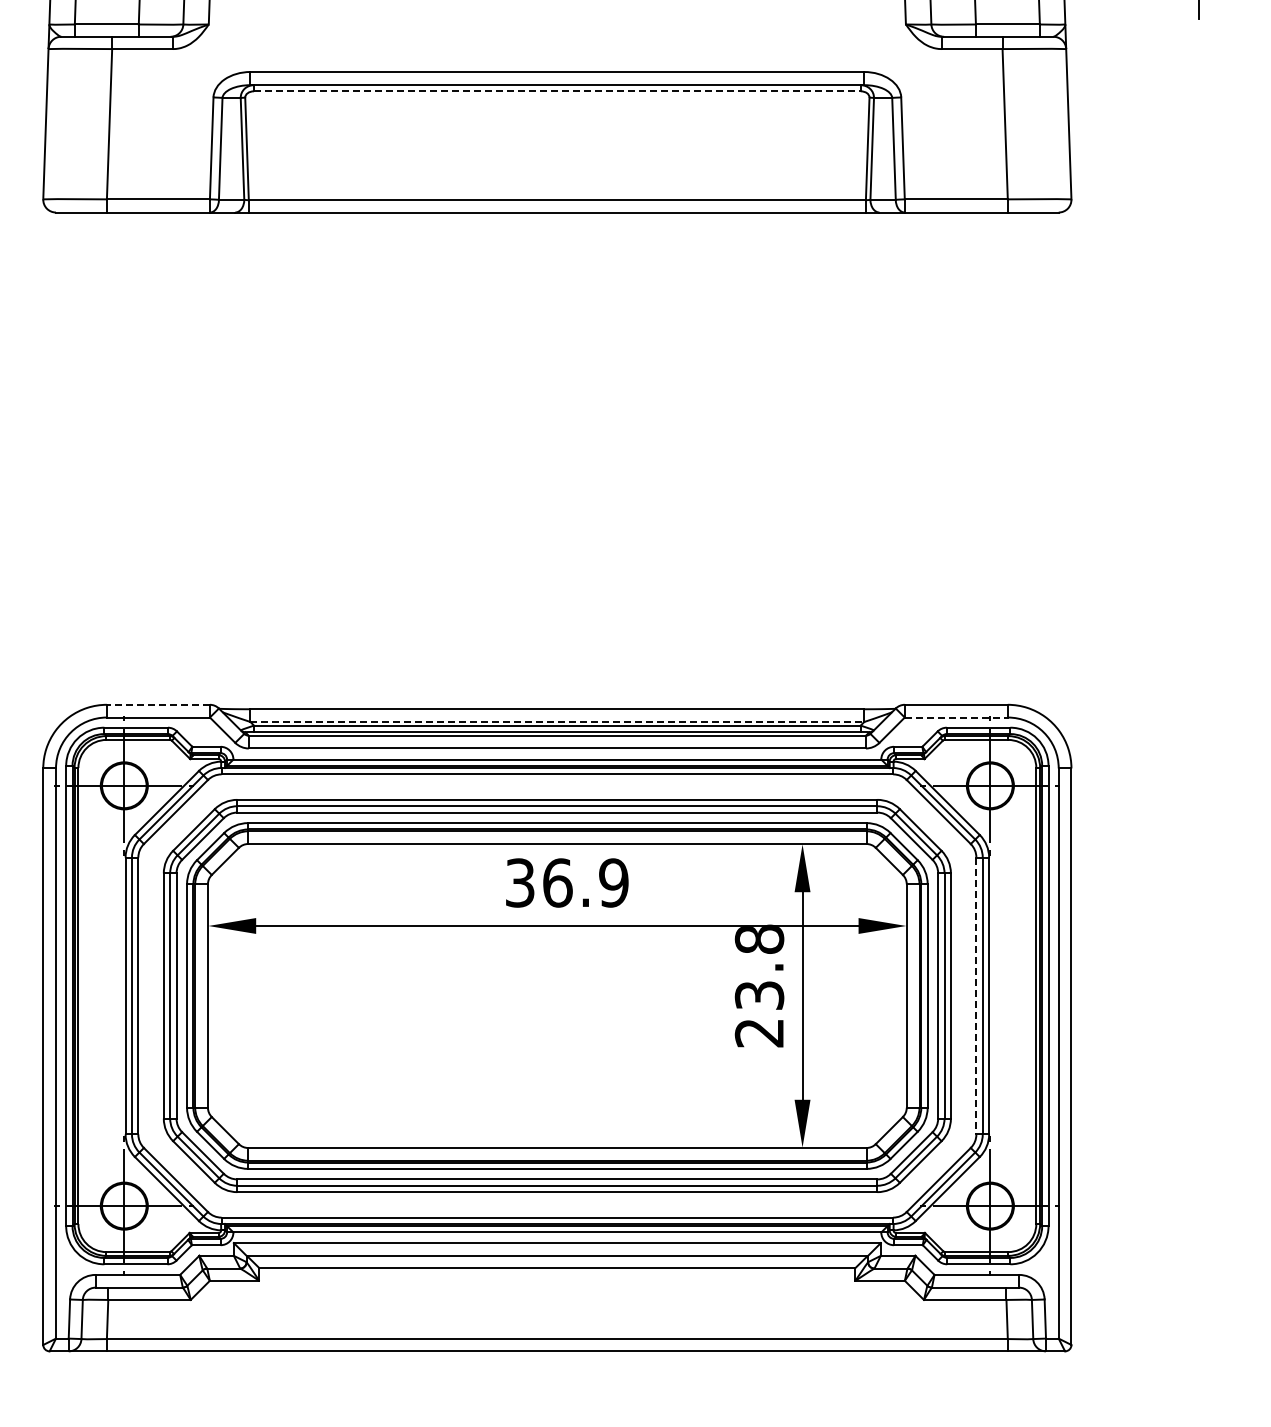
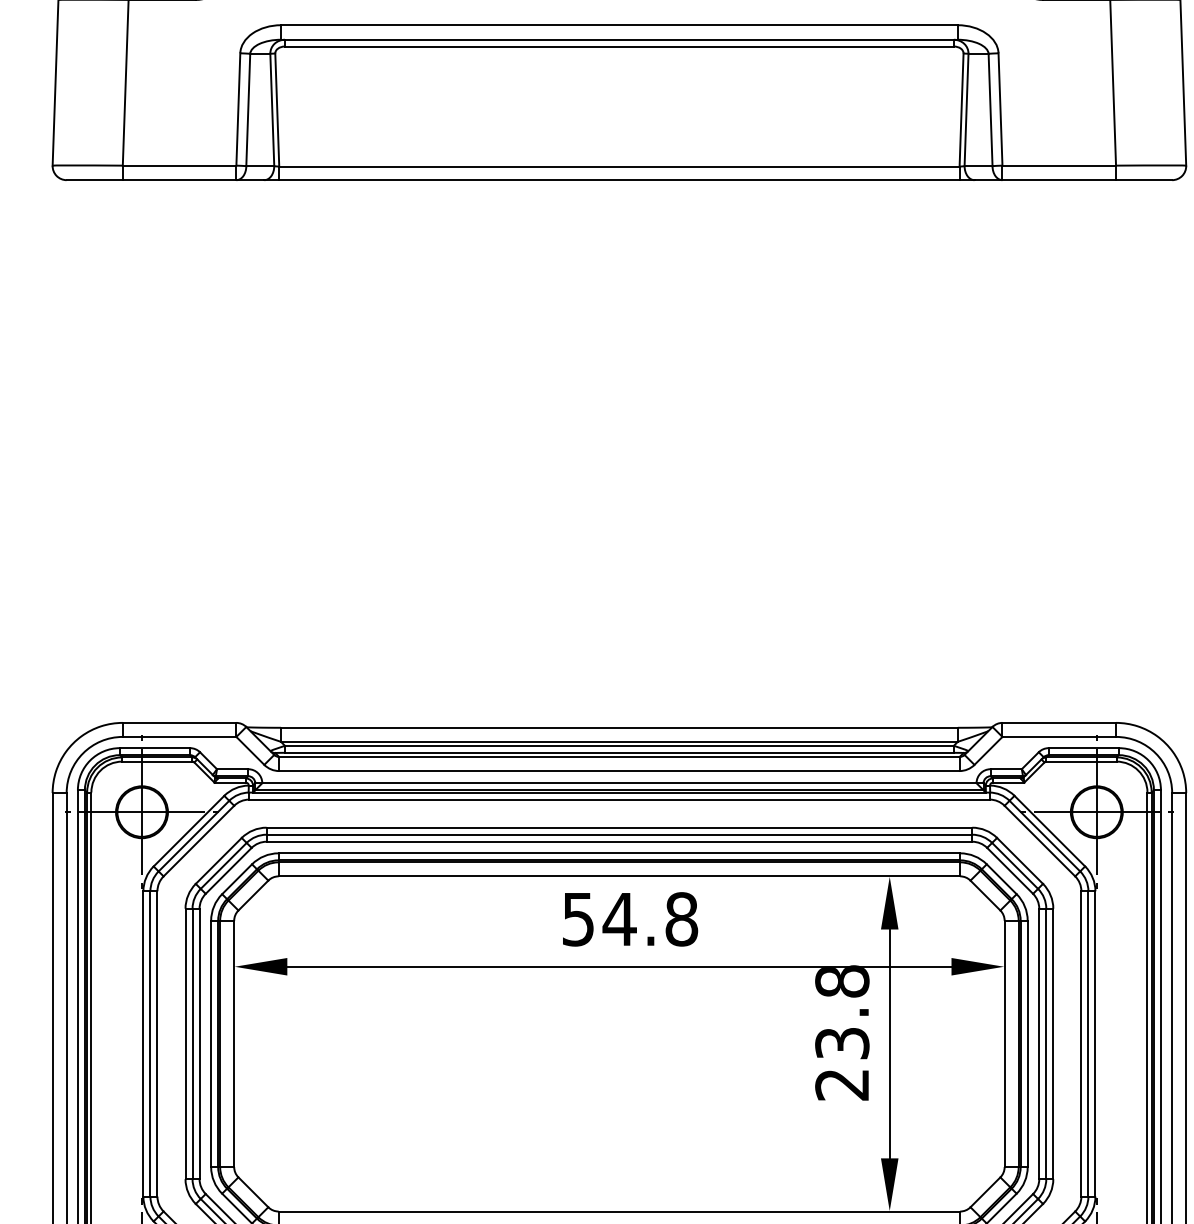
line: (557, 91) -> (619, 46), dashed -> solid
line: (158, 704) -> (179, 722), dashed -> solid
line: (956, 717) -> (1059, 736), dashed -> solid
line: (557, 721) -> (619, 741), dashed -> solid
text: (567, 882) -> (630, 918), 36.9 -> 54.8
line: (976, 996) -> (1081, 1044), dashed -> solid

